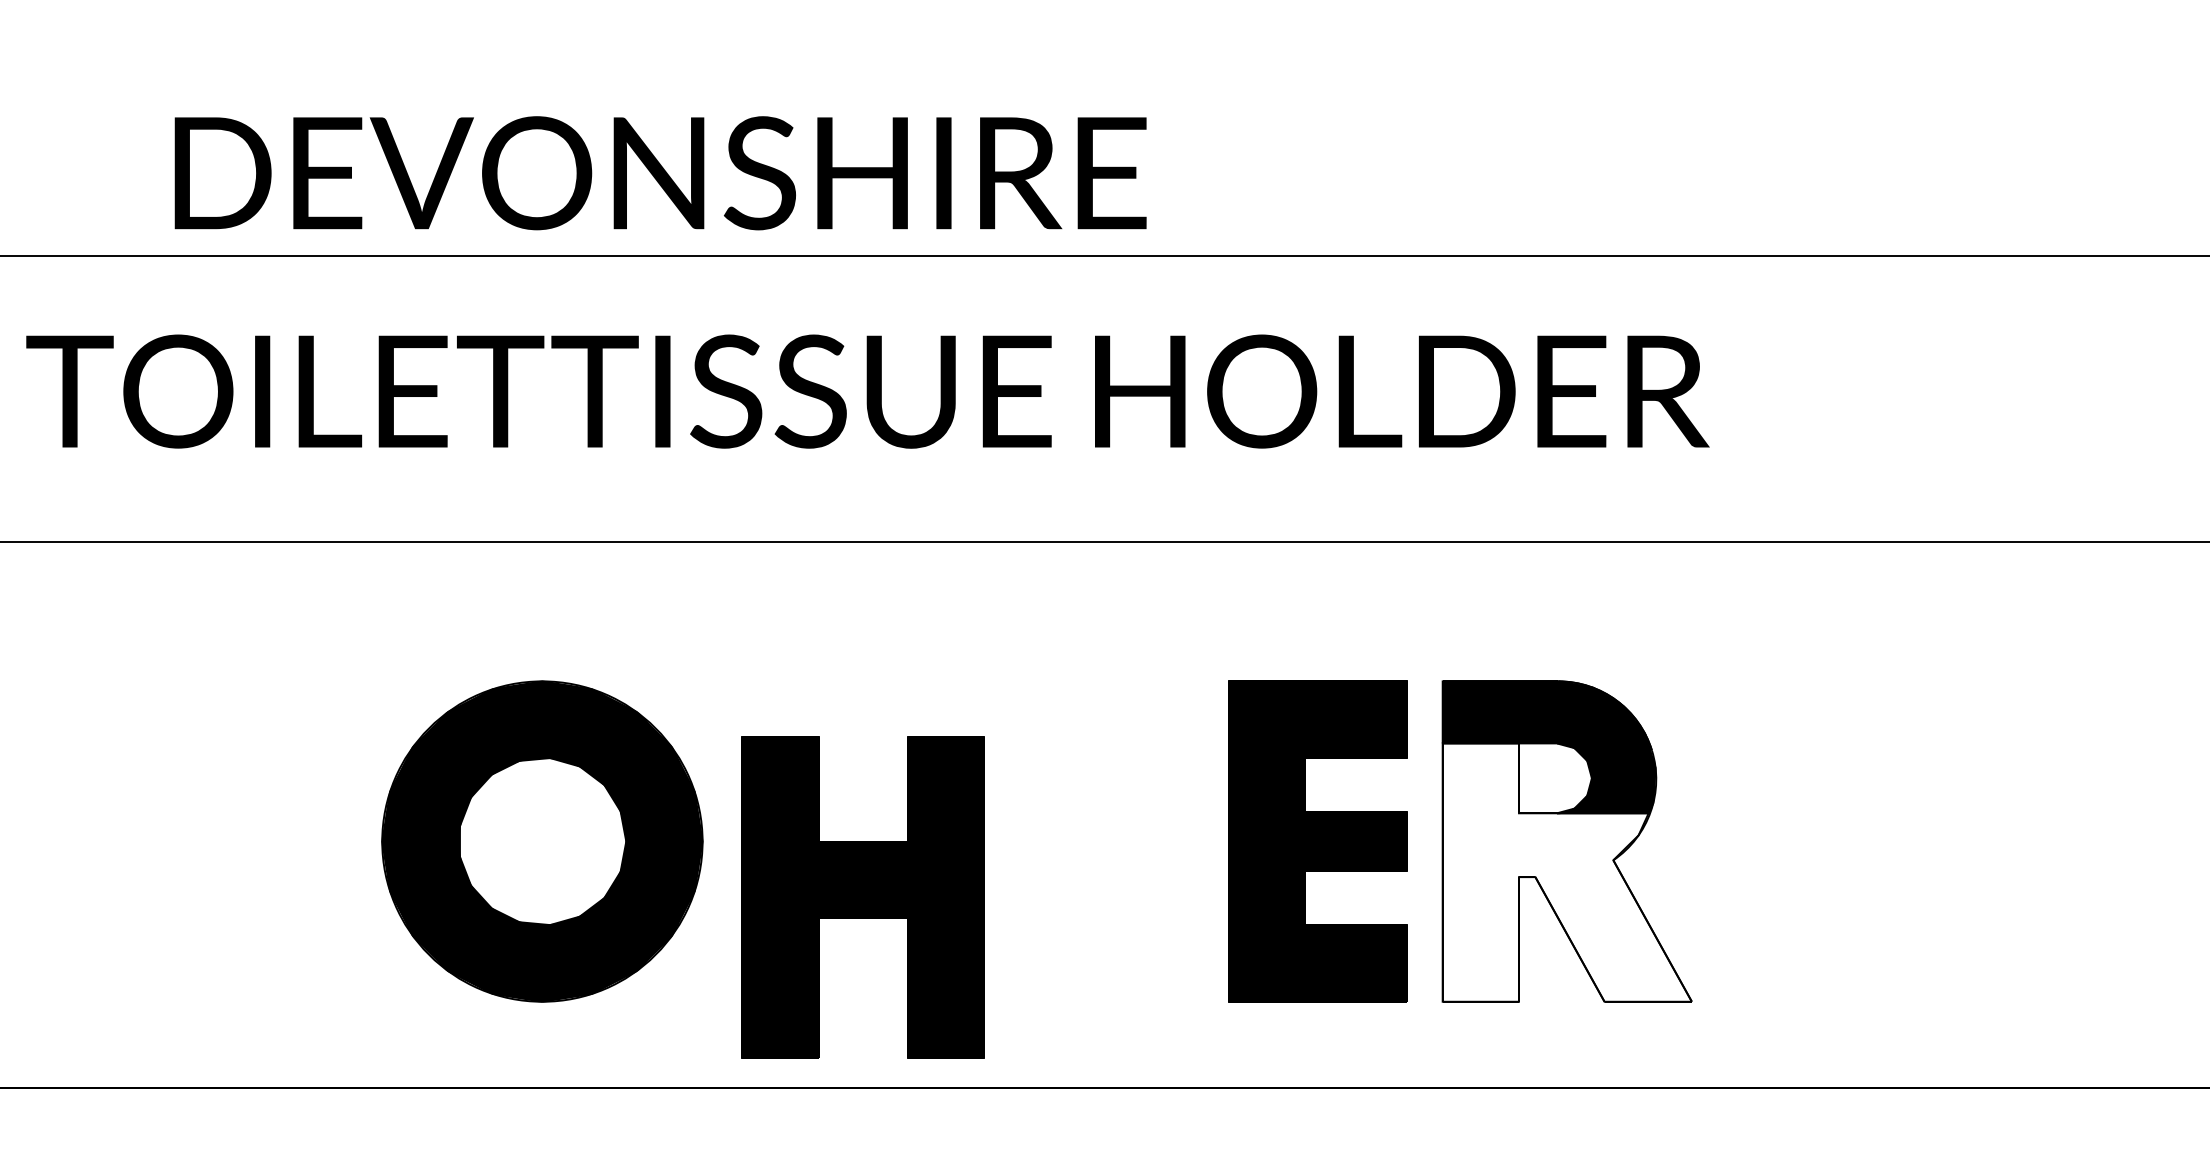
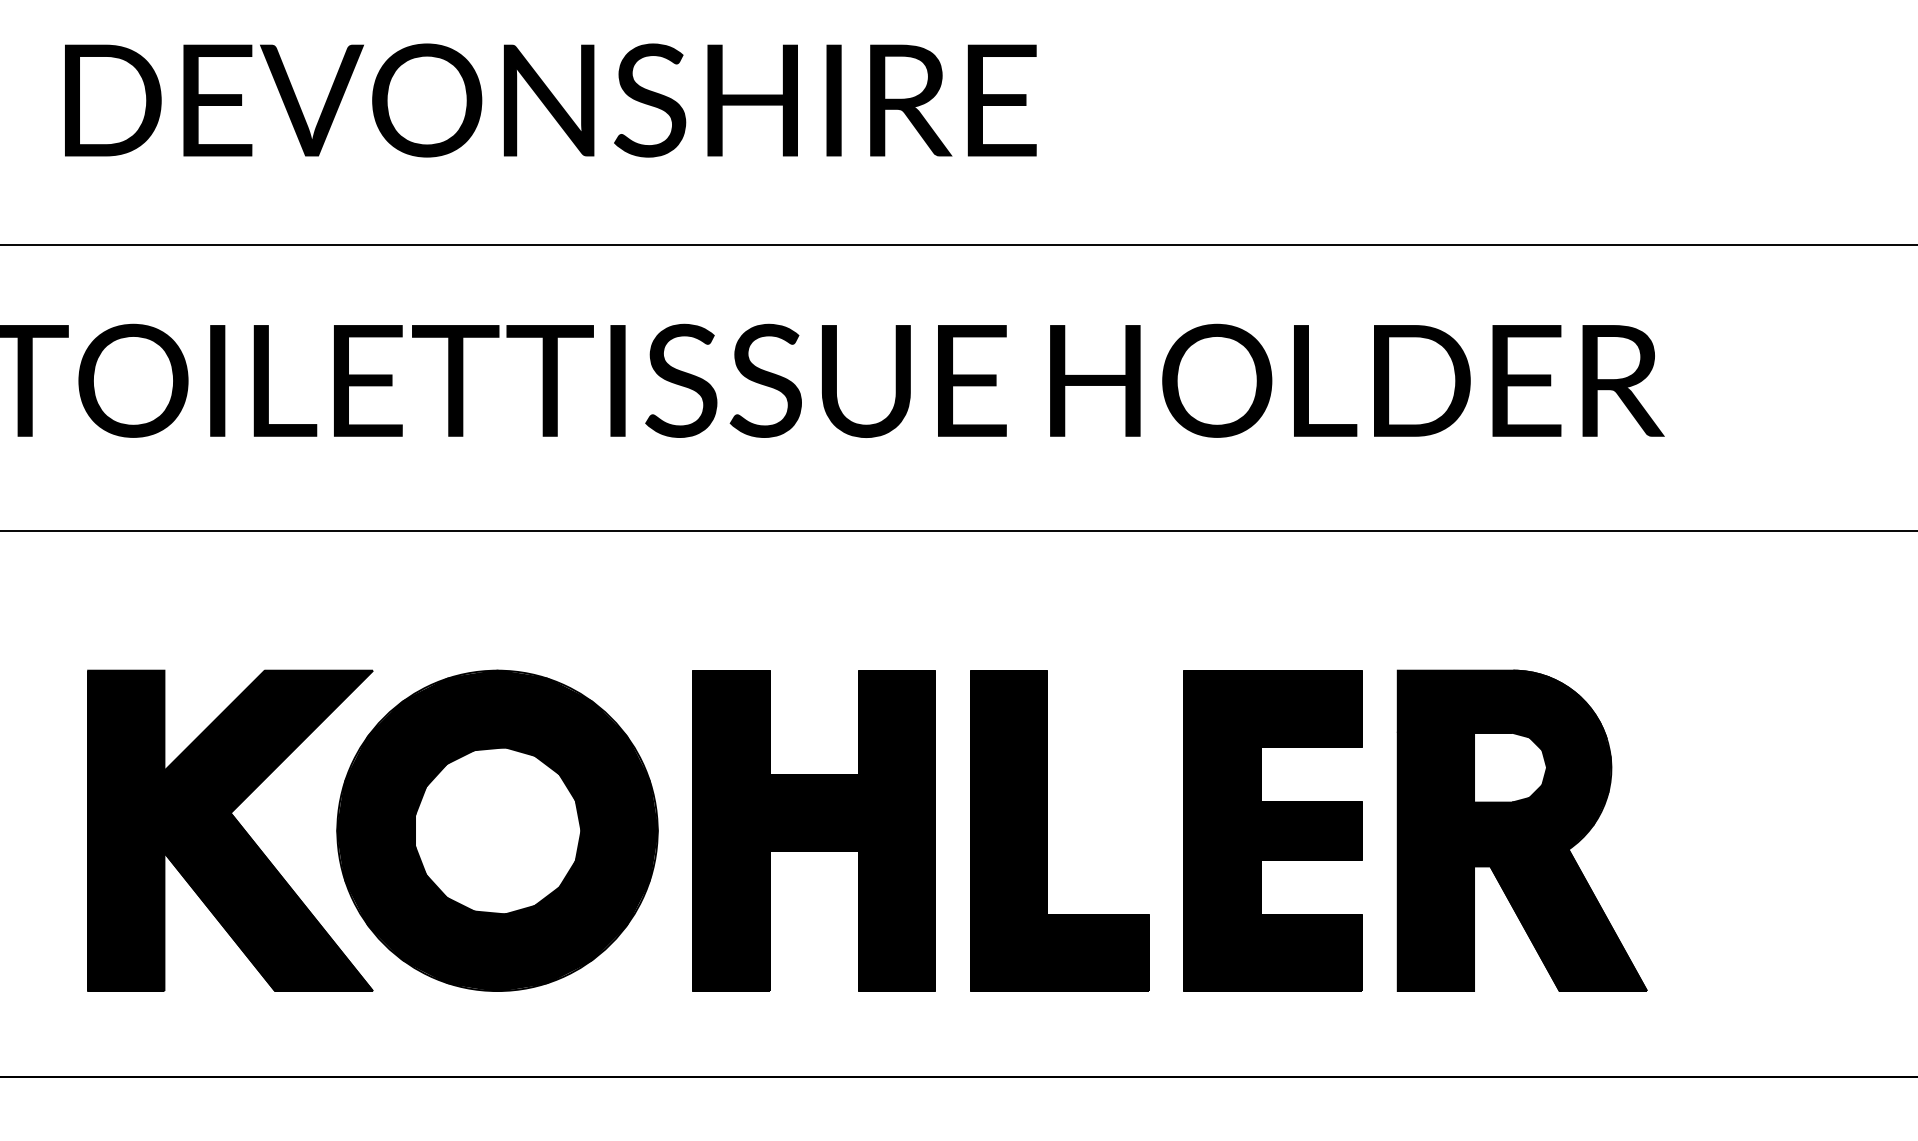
text: (660, 173) -> (550, 100), moved
part: (275, 841) -> (230, 830), added
part: (1092, 841) -> (1047, 830), added
fill: (1566, 872) -> (1521, 861), added
part: (862, 897) -> (813, 830), moved

